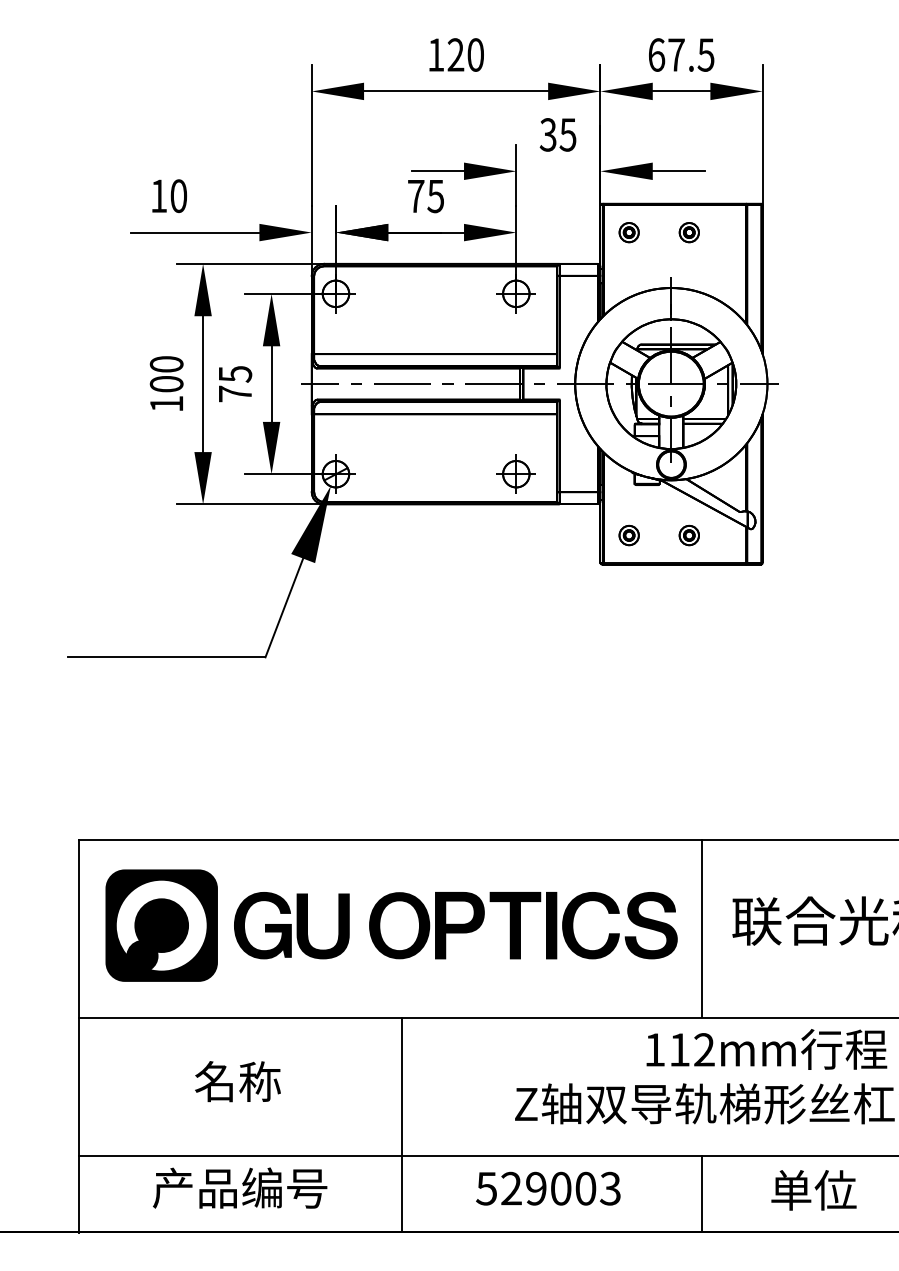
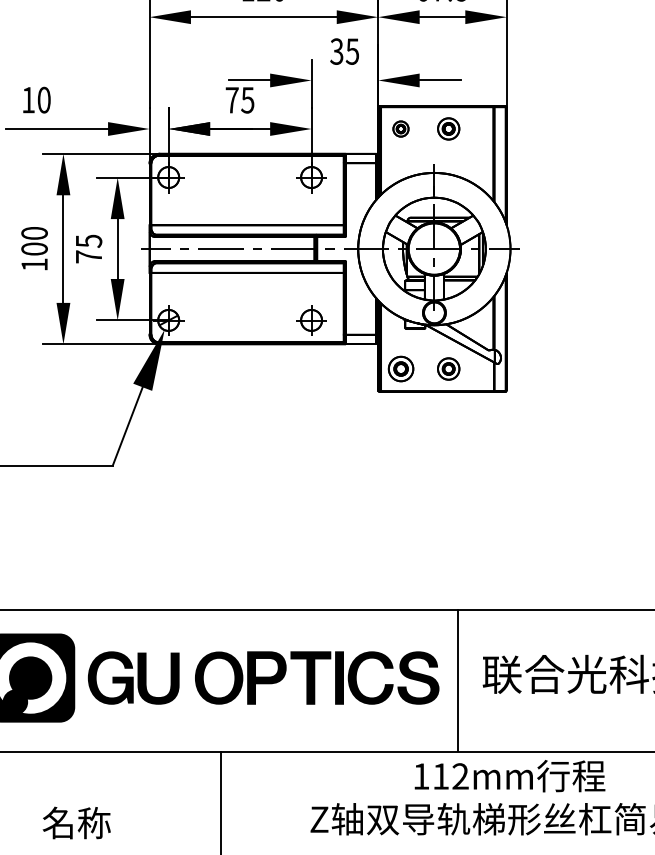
part: (688, 232) -> (447, 128), size x1.4
part: (628, 535) -> (400, 368), size x1.6
part: (688, 535) -> (447, 368), size x1.4
text: (237, 1081) -> (76, 822), moved

